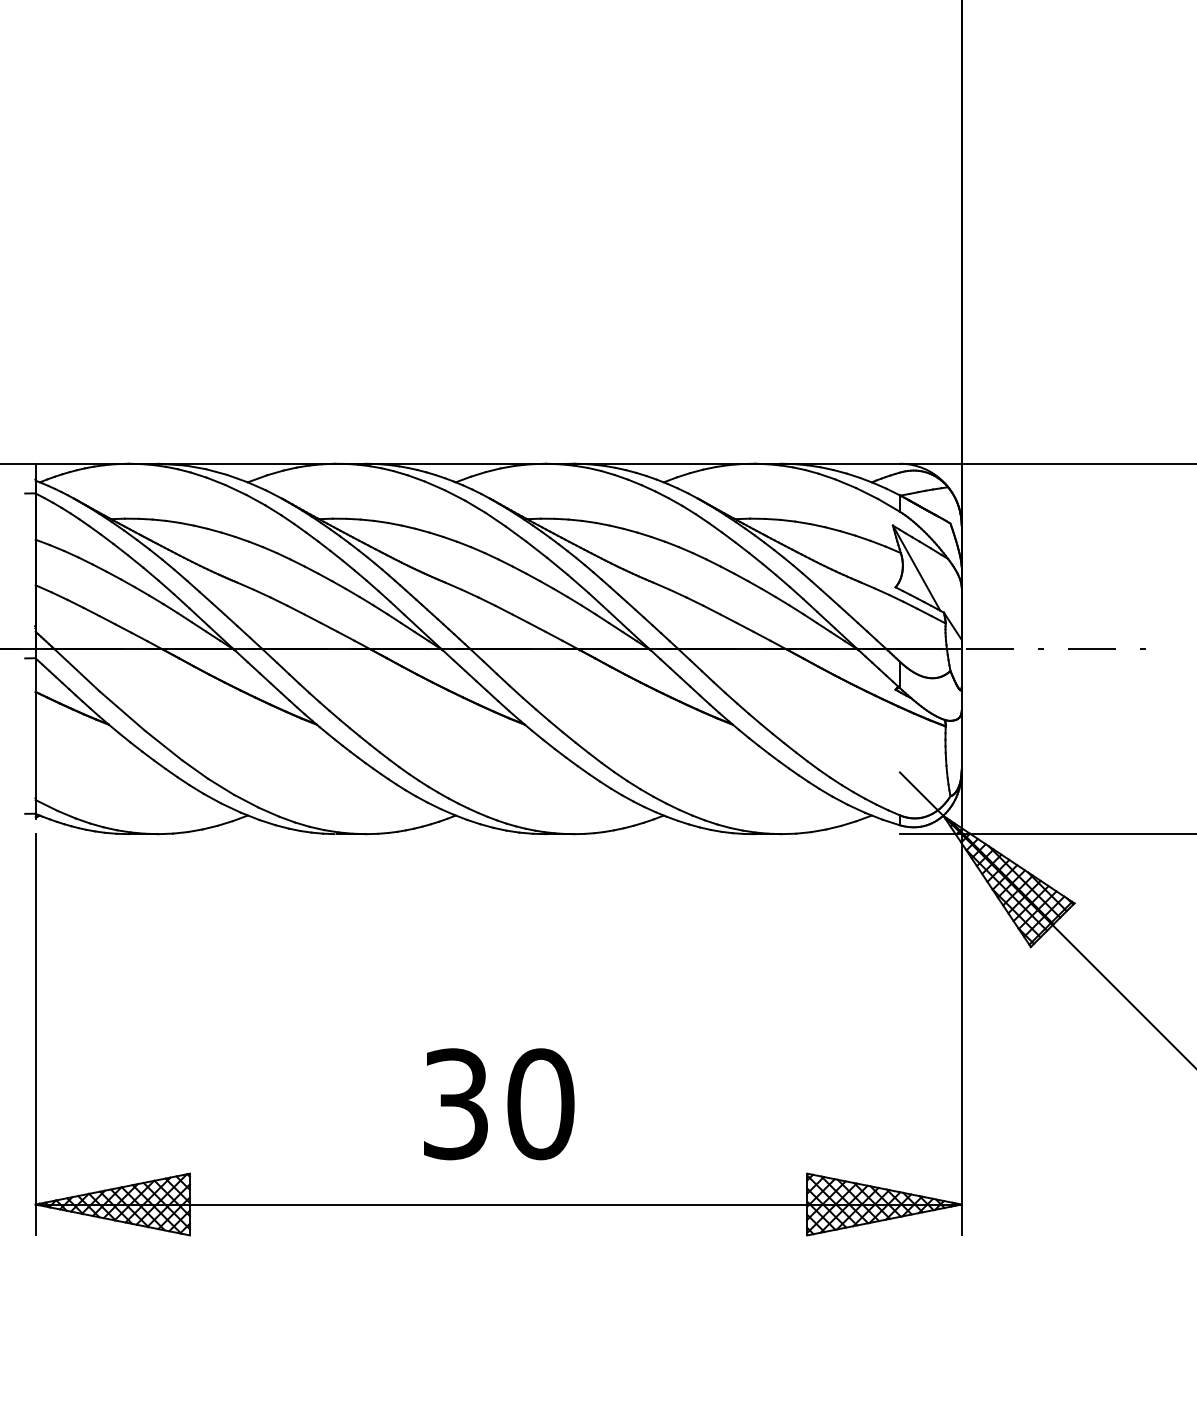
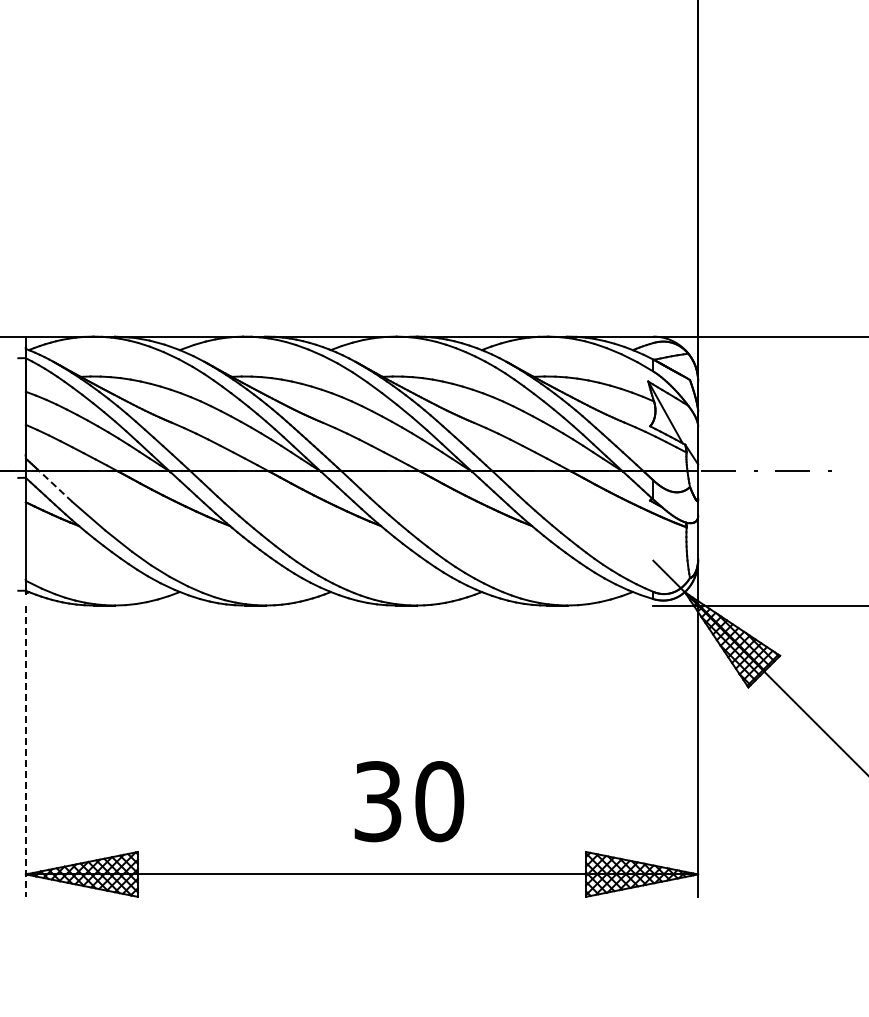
line: (76, 670) -> (55, 486), solid -> dashed
line: (35, 1035) -> (25, 751), solid -> dashed
text: (499, 1104) -> (409, 801), moved

